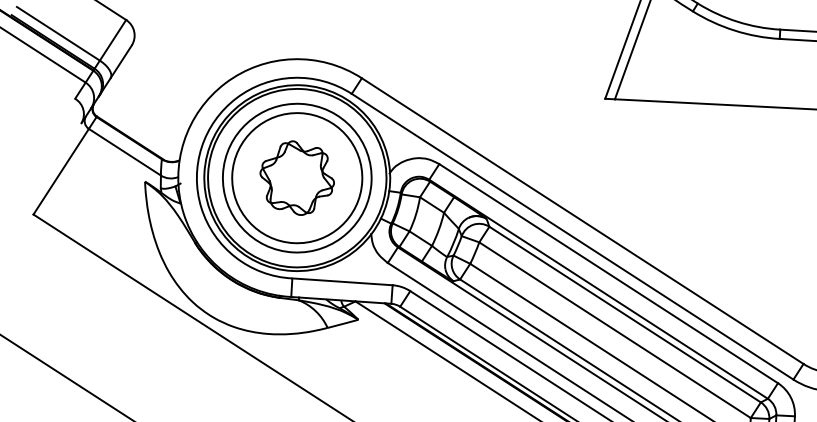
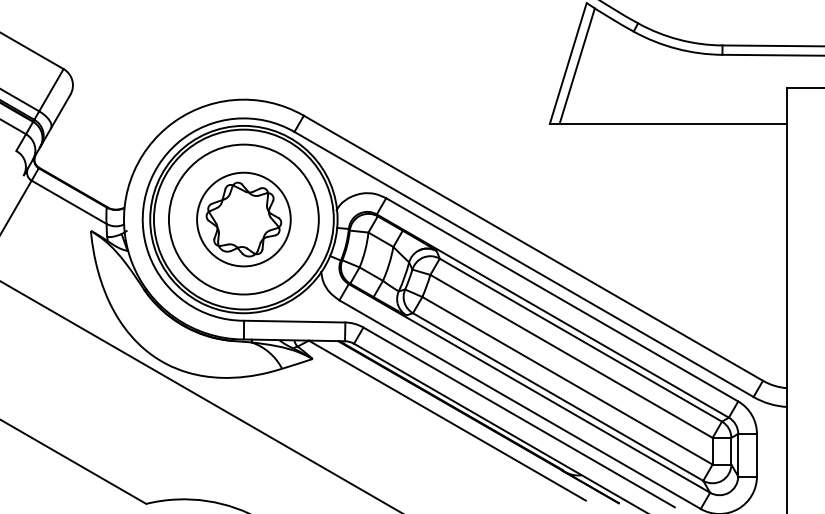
circle: (296, 178) -> (243, 219), size x0.71

